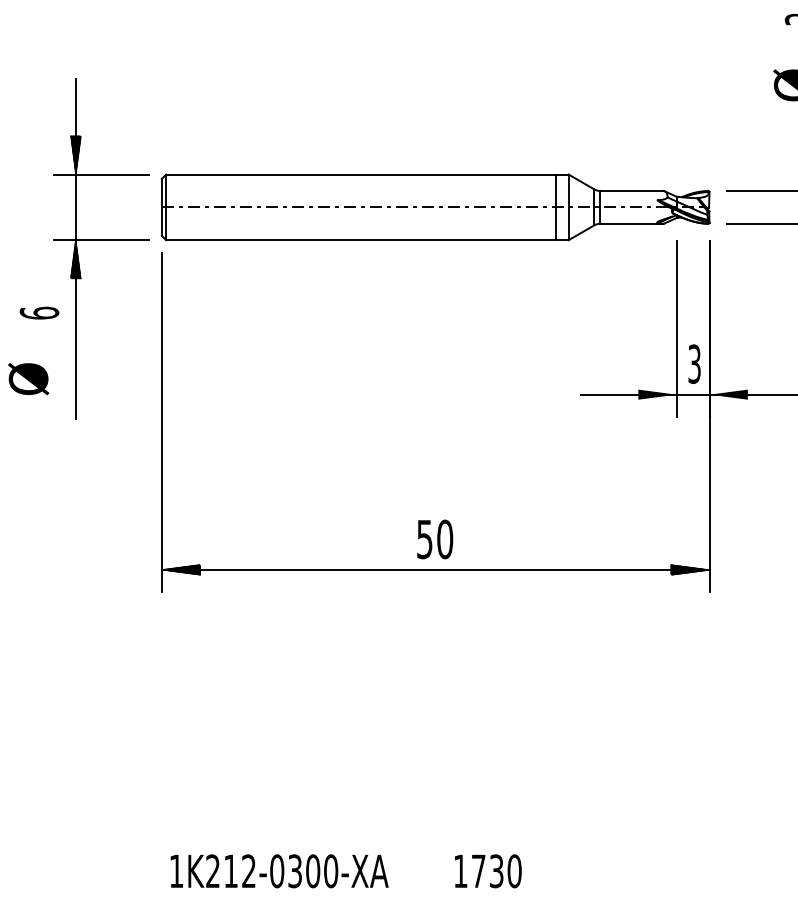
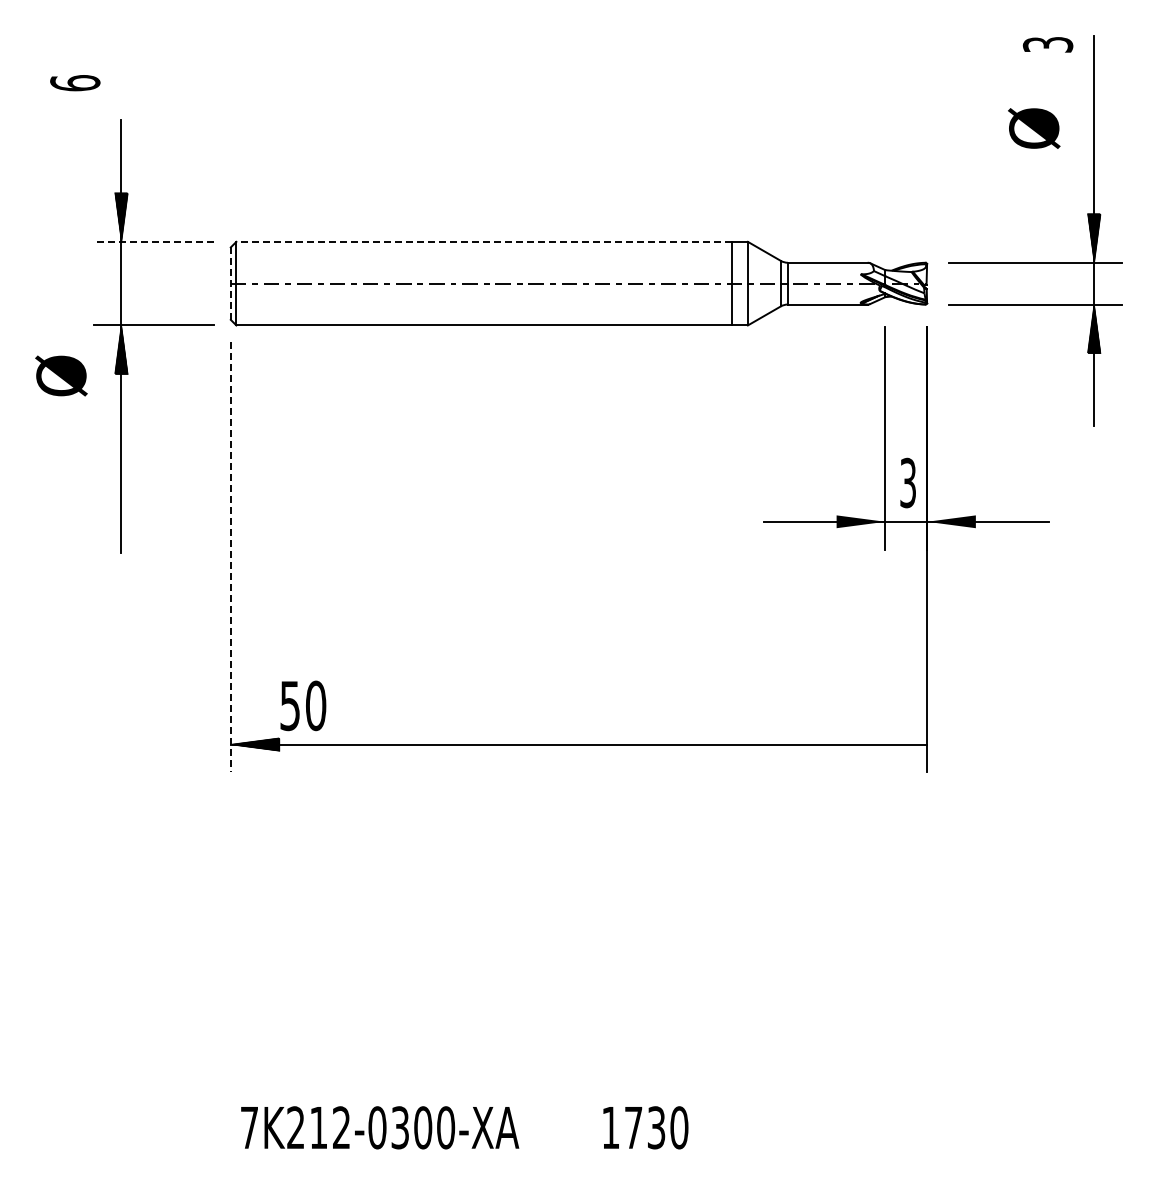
line: (101, 174) -> (153, 241), solid -> dashed
line: (361, 174) -> (484, 241), solid -> dashed
line: (161, 207) -> (230, 283), solid -> dashed
text: (39, 313) -> (75, 83), moved
text: (28, 378) -> (61, 375), moved
line: (161, 422) -> (230, 557), solid -> dashed
text: (435, 539) -> (303, 705), moved
hatch: (690, 569) -> (902, 744), removed
text: (176, 871) -> (249, 1127), 1K212-0300-XA -> 7K212-0300-XA

